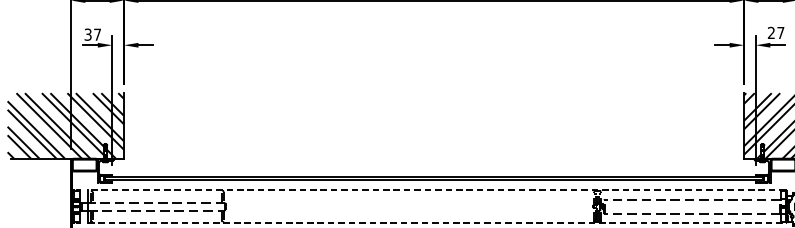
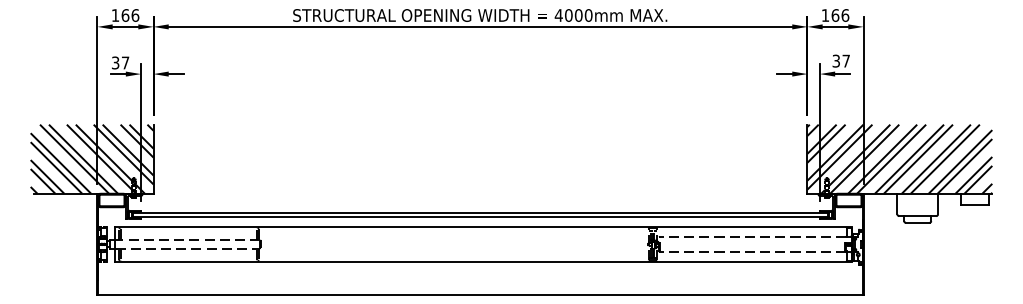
text: (770, 33) -> (835, 61), 27 -> 37
line: (435, 190) -> (482, 227), dashed -> solid
line: (436, 222) -> (483, 261), dashed -> solid

